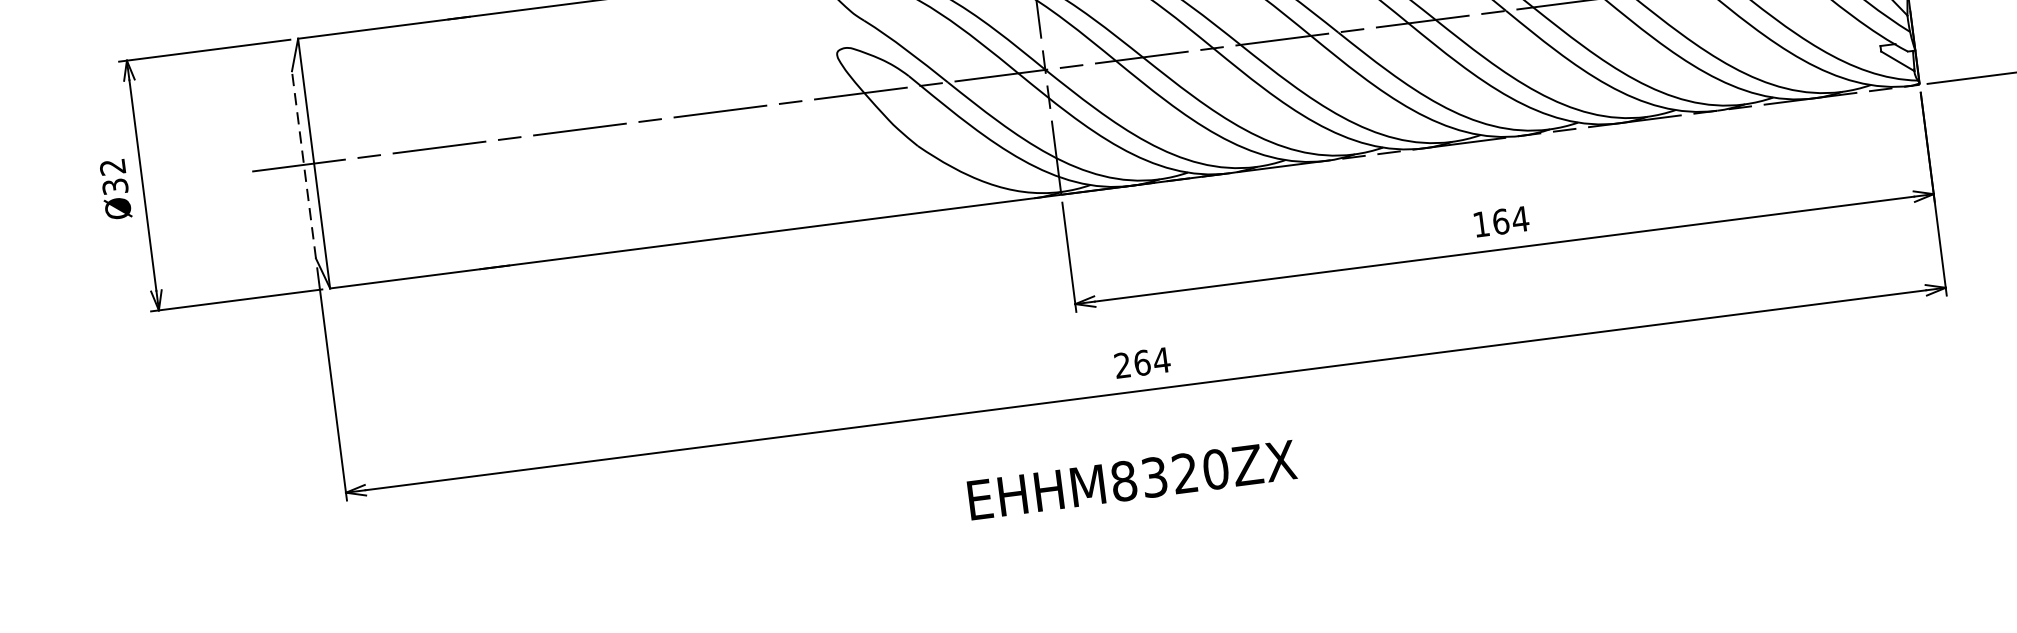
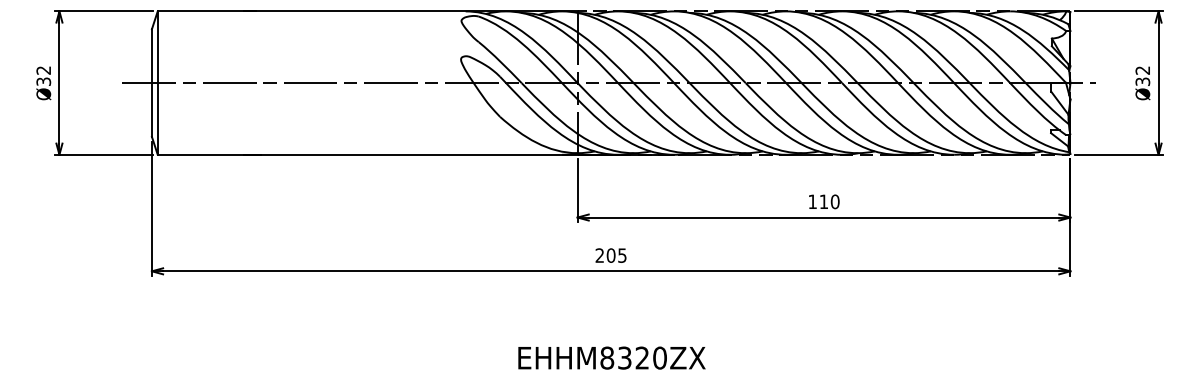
line: (303, 165) -> (151, 83), dashed -> solid
text: (1510, 219) -> (829, 201), 164 -> 110
text: (1153, 361) -> (617, 255), 264 -> 205
text: (1131, 479) -> (611, 357), moved

